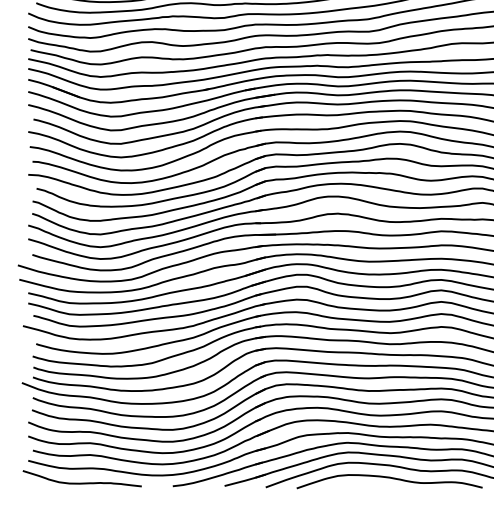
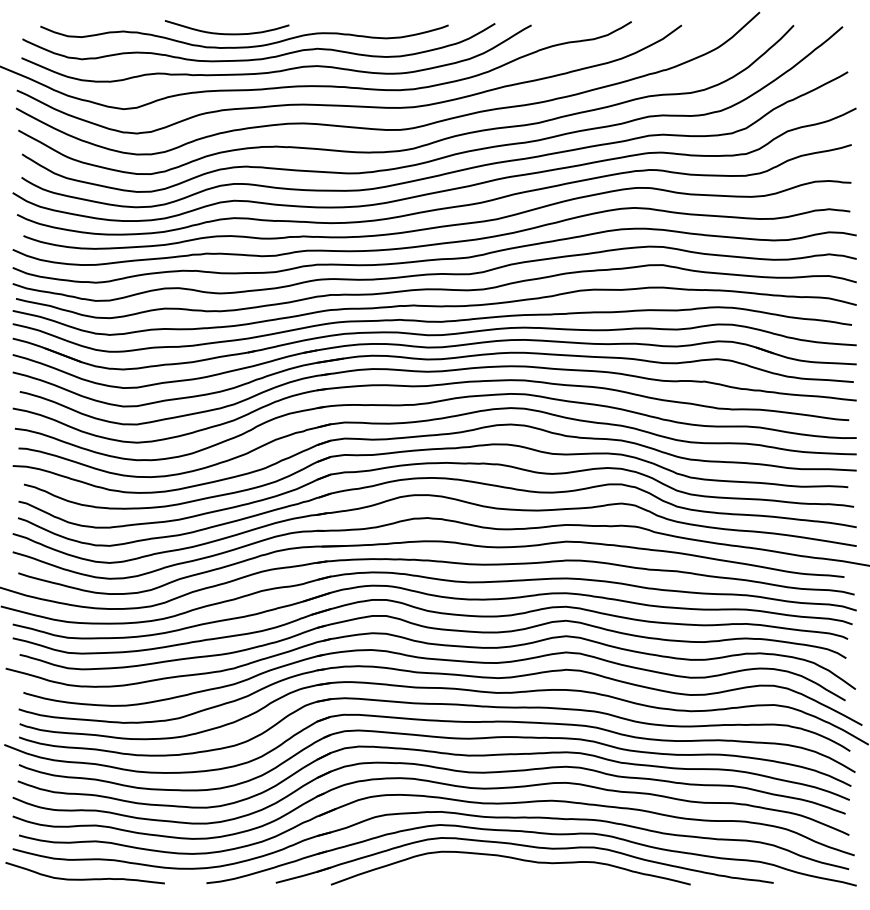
curve: (389, 478) -> (496, 872), removed

